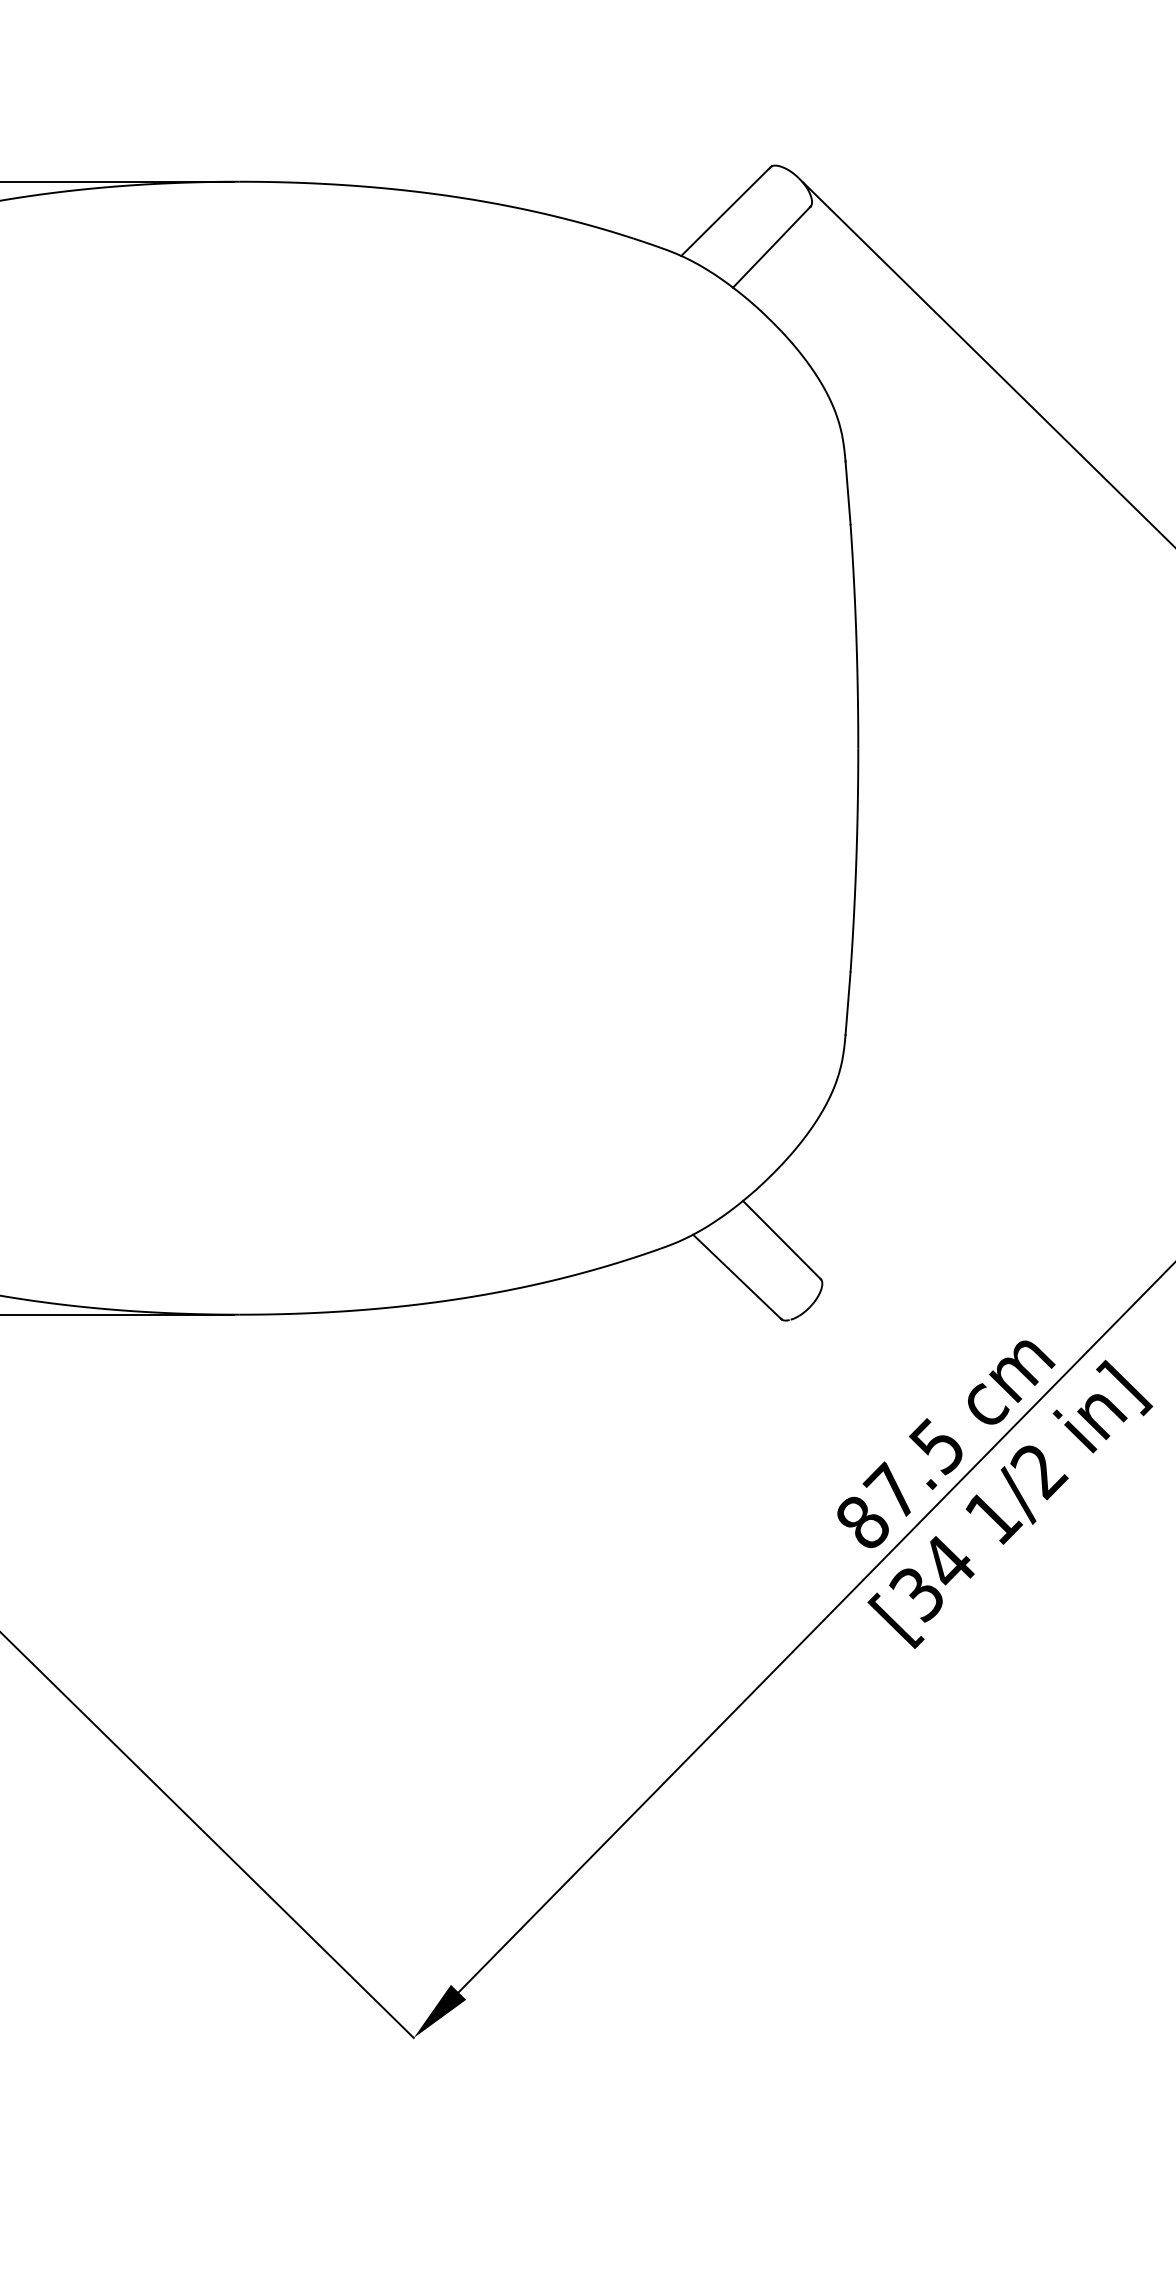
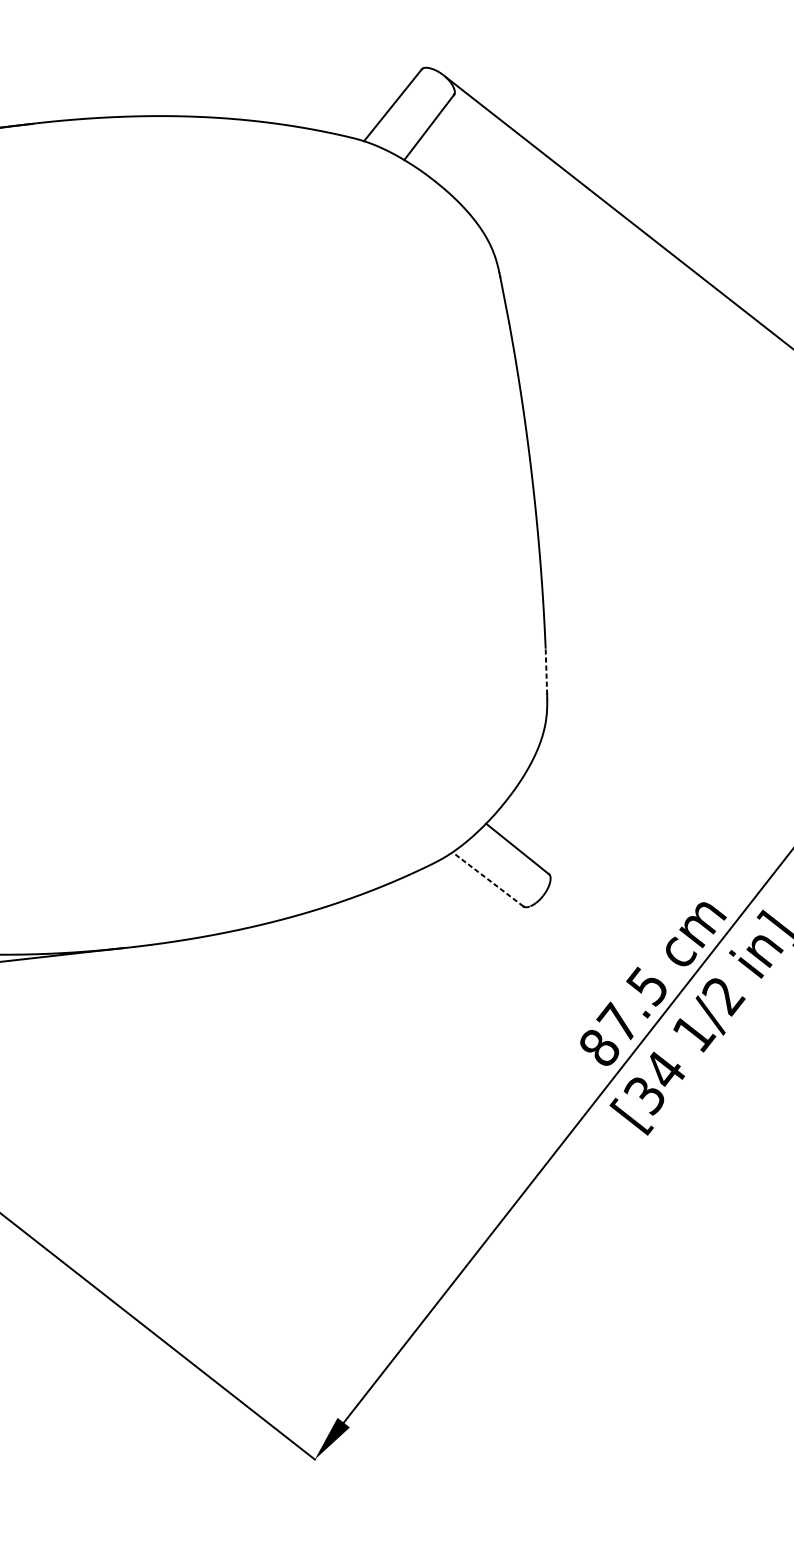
line: (848, 1003) -> (546, 671), solid -> dashed
line: (736, 1276) -> (487, 879), solid -> dashed

